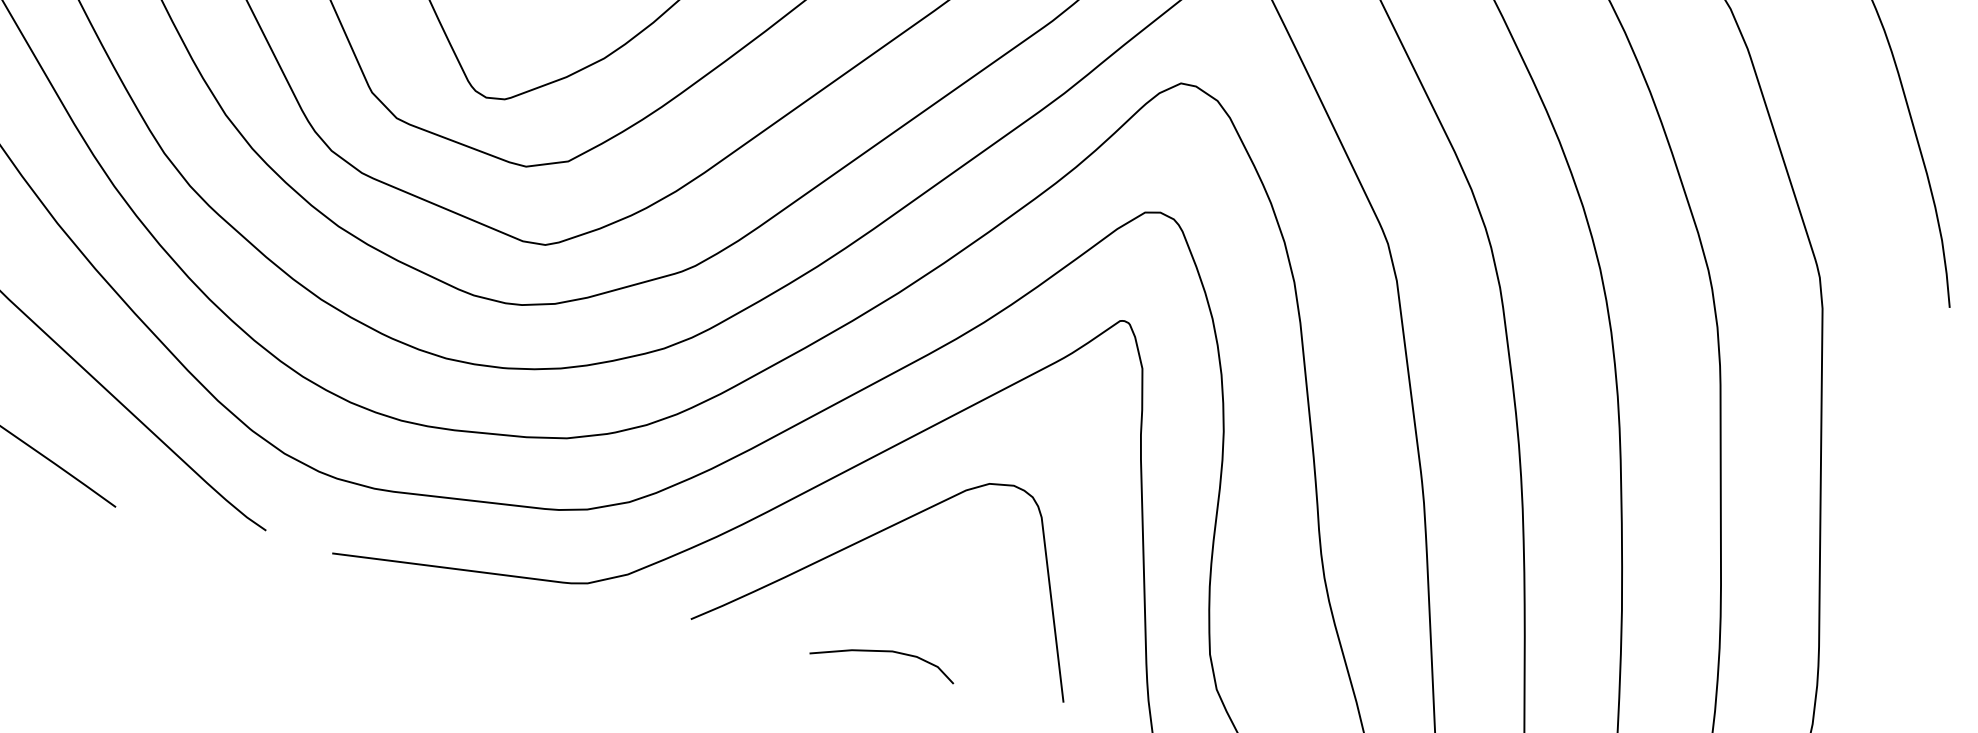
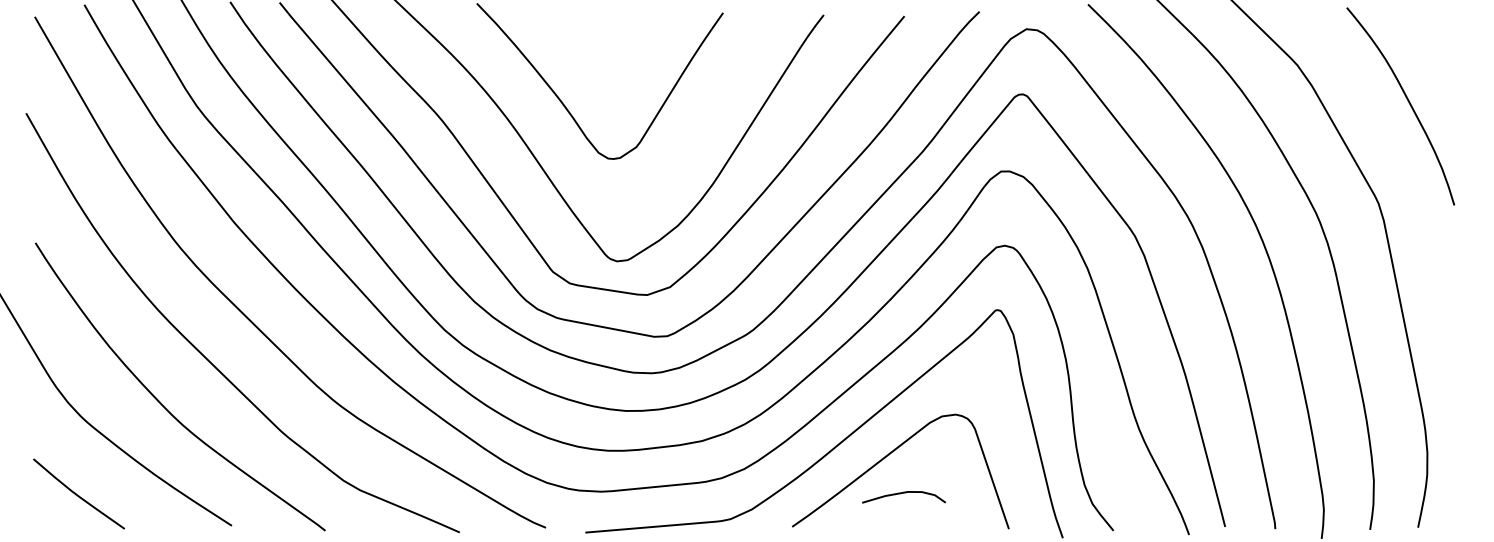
curve: (884, 652) -> (903, 493), moved

